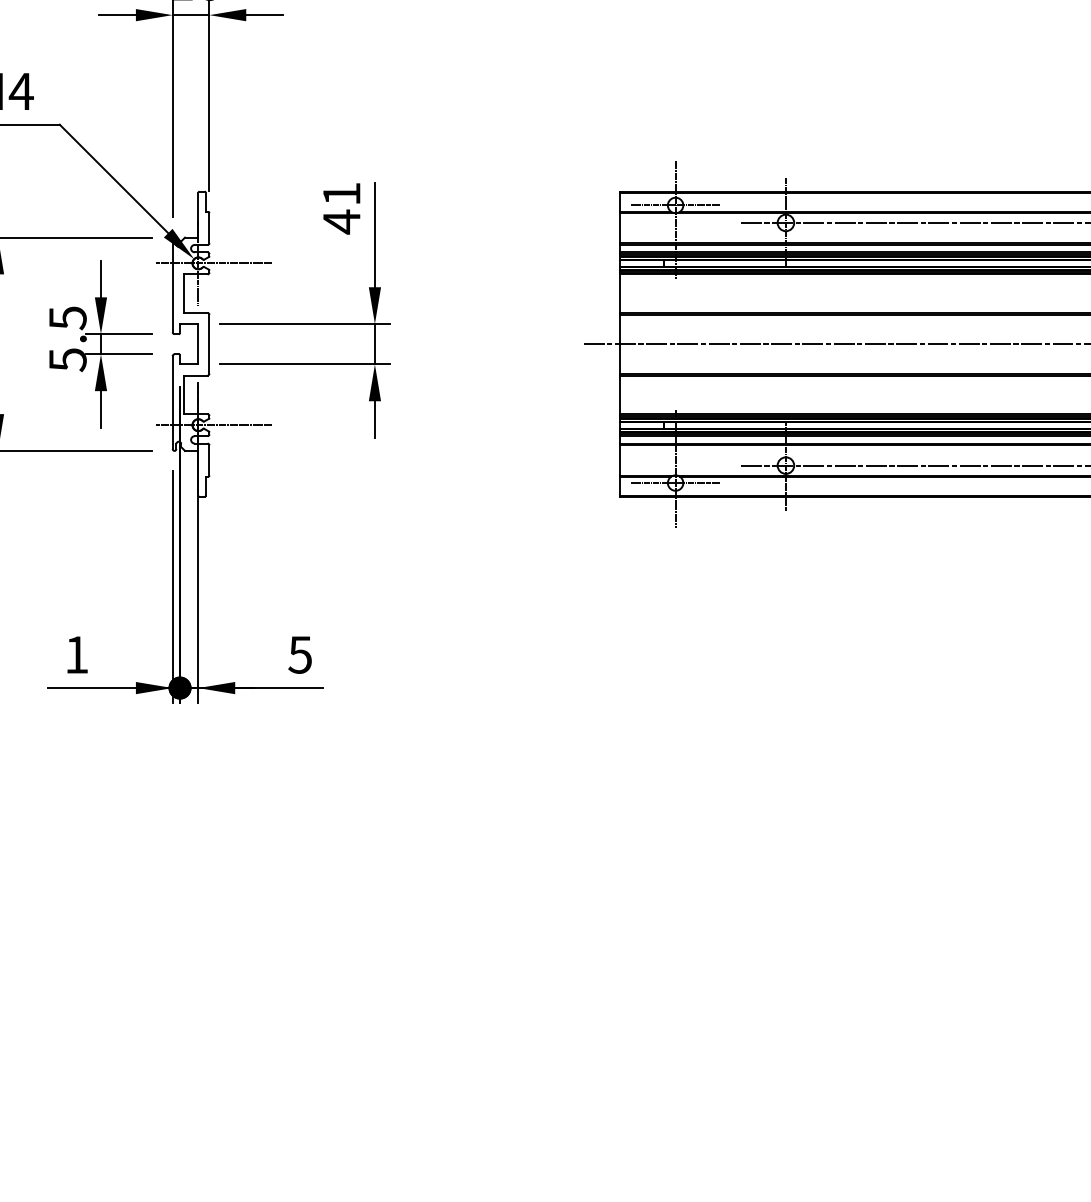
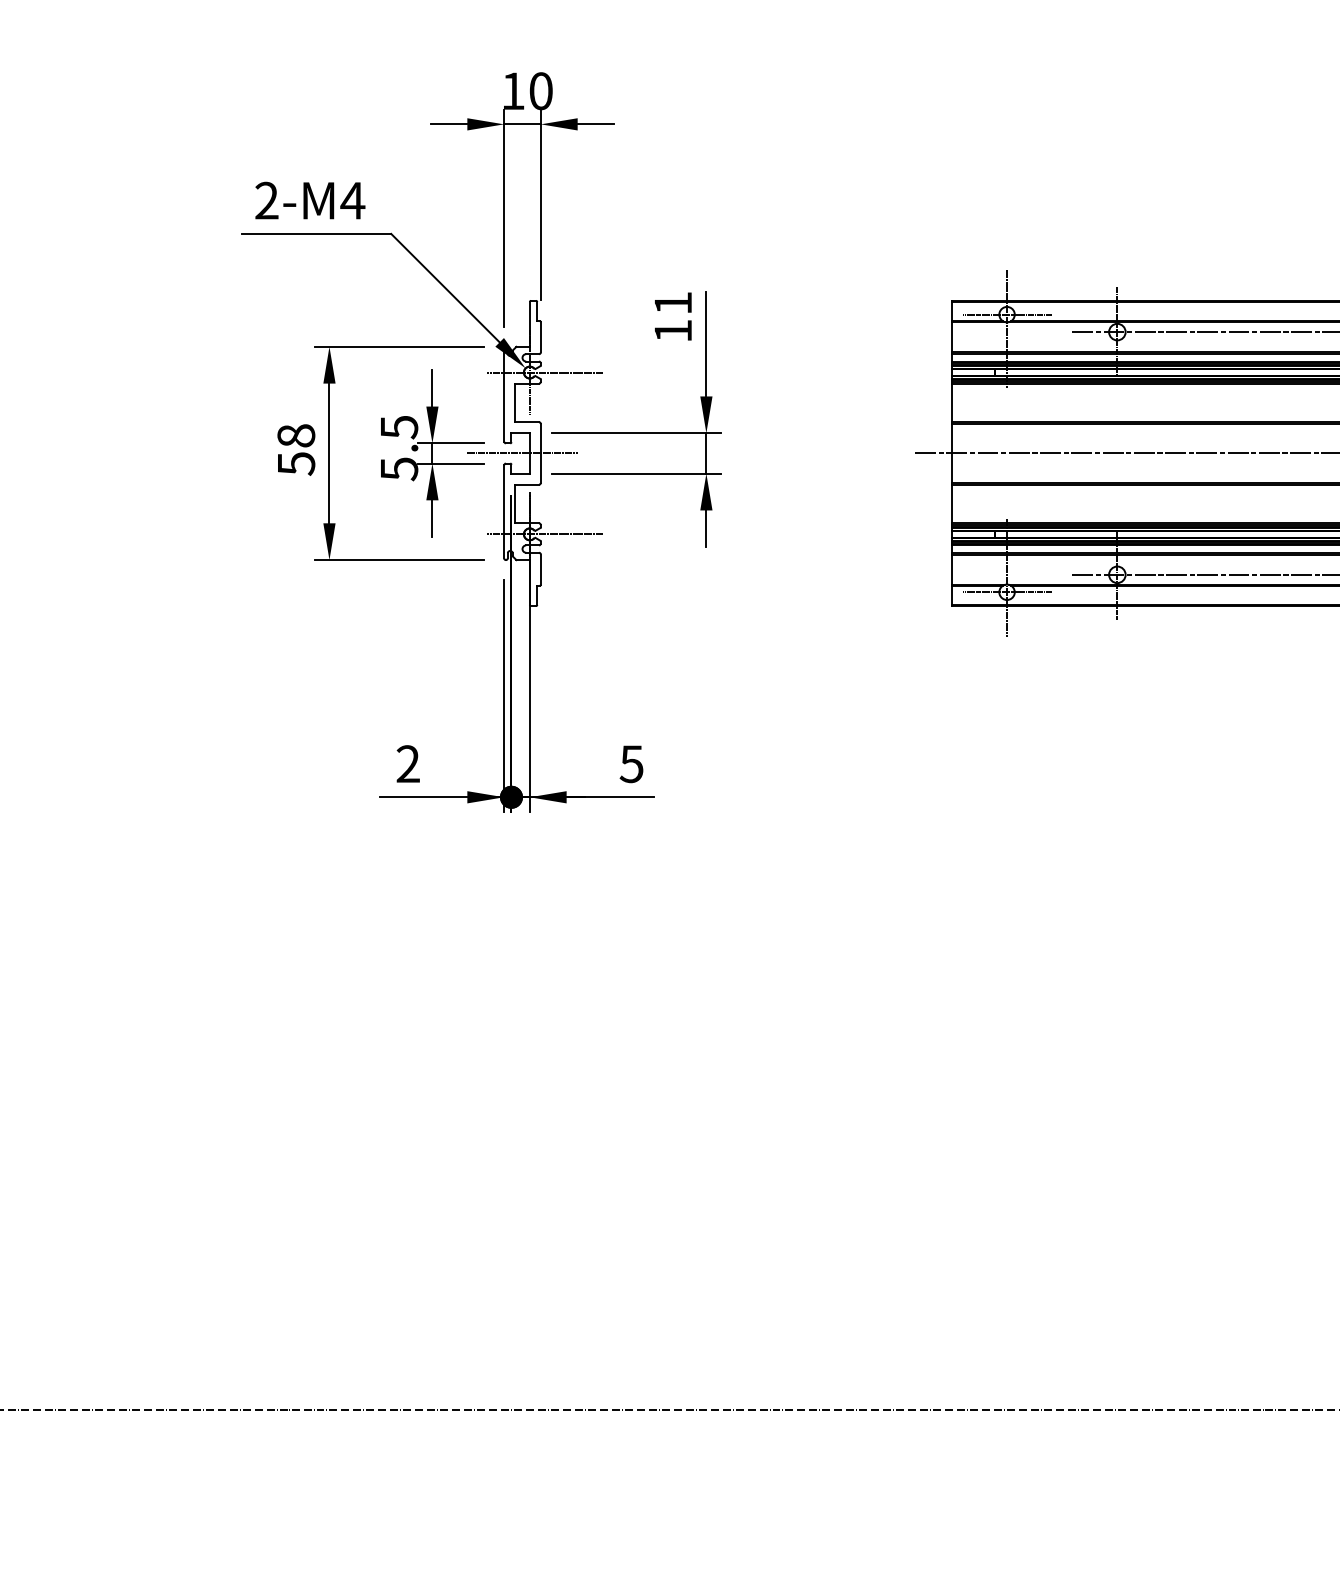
text: (341, 221) -> (672, 330), 41 -> 11
line: (191, 344) -> (522, 453), added
text: (76, 654) -> (407, 763), 1 -> 2

